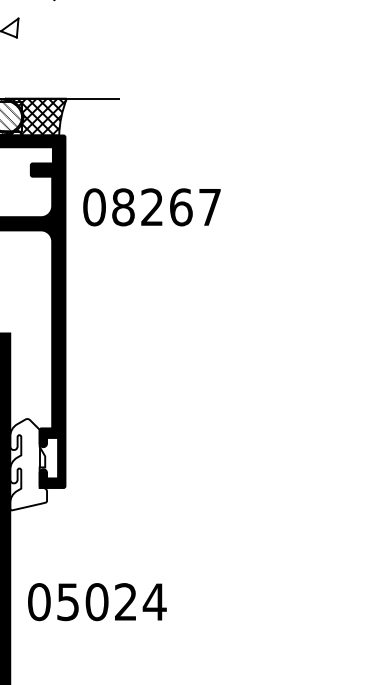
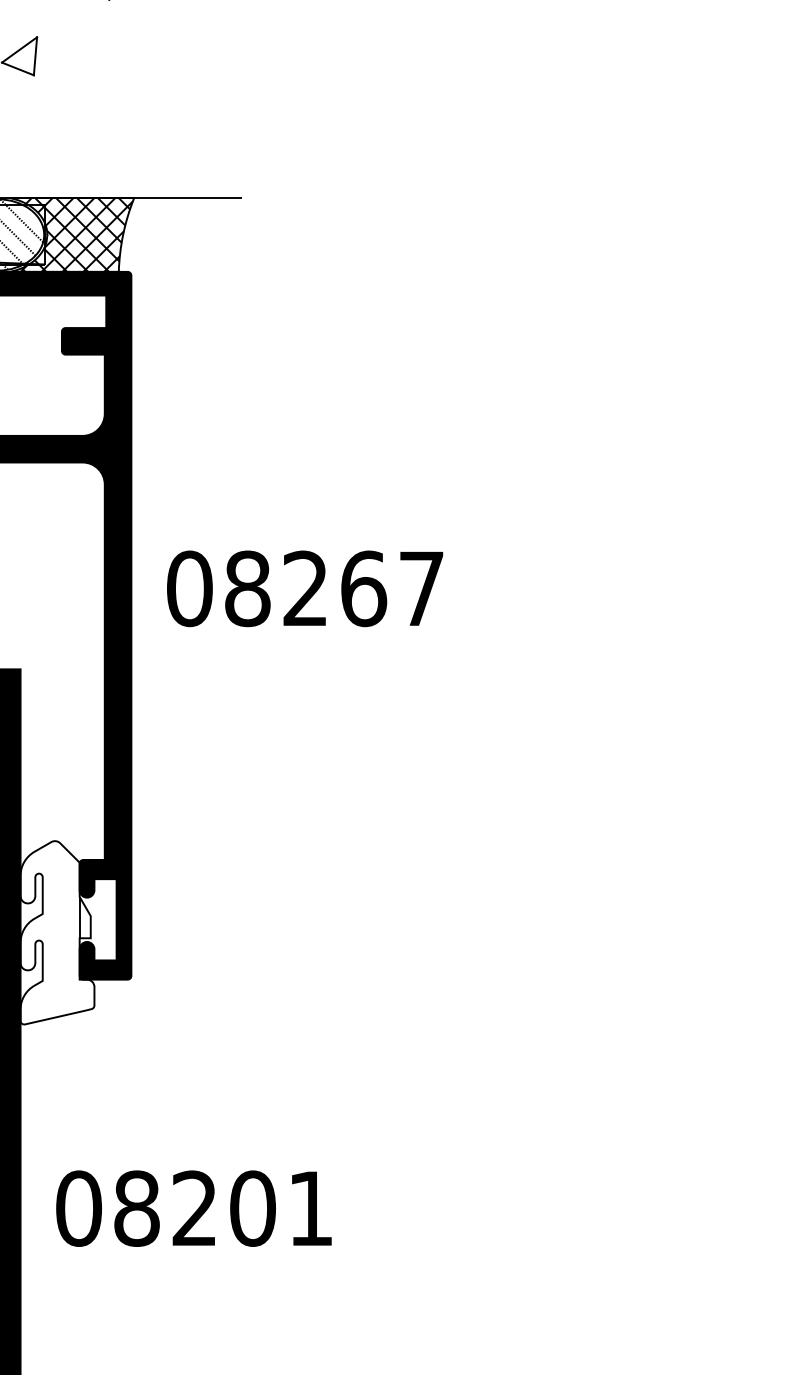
text: (151, 207) -> (304, 589), moved
text: (111, 602) -> (223, 1209), 05024 -> 08201

